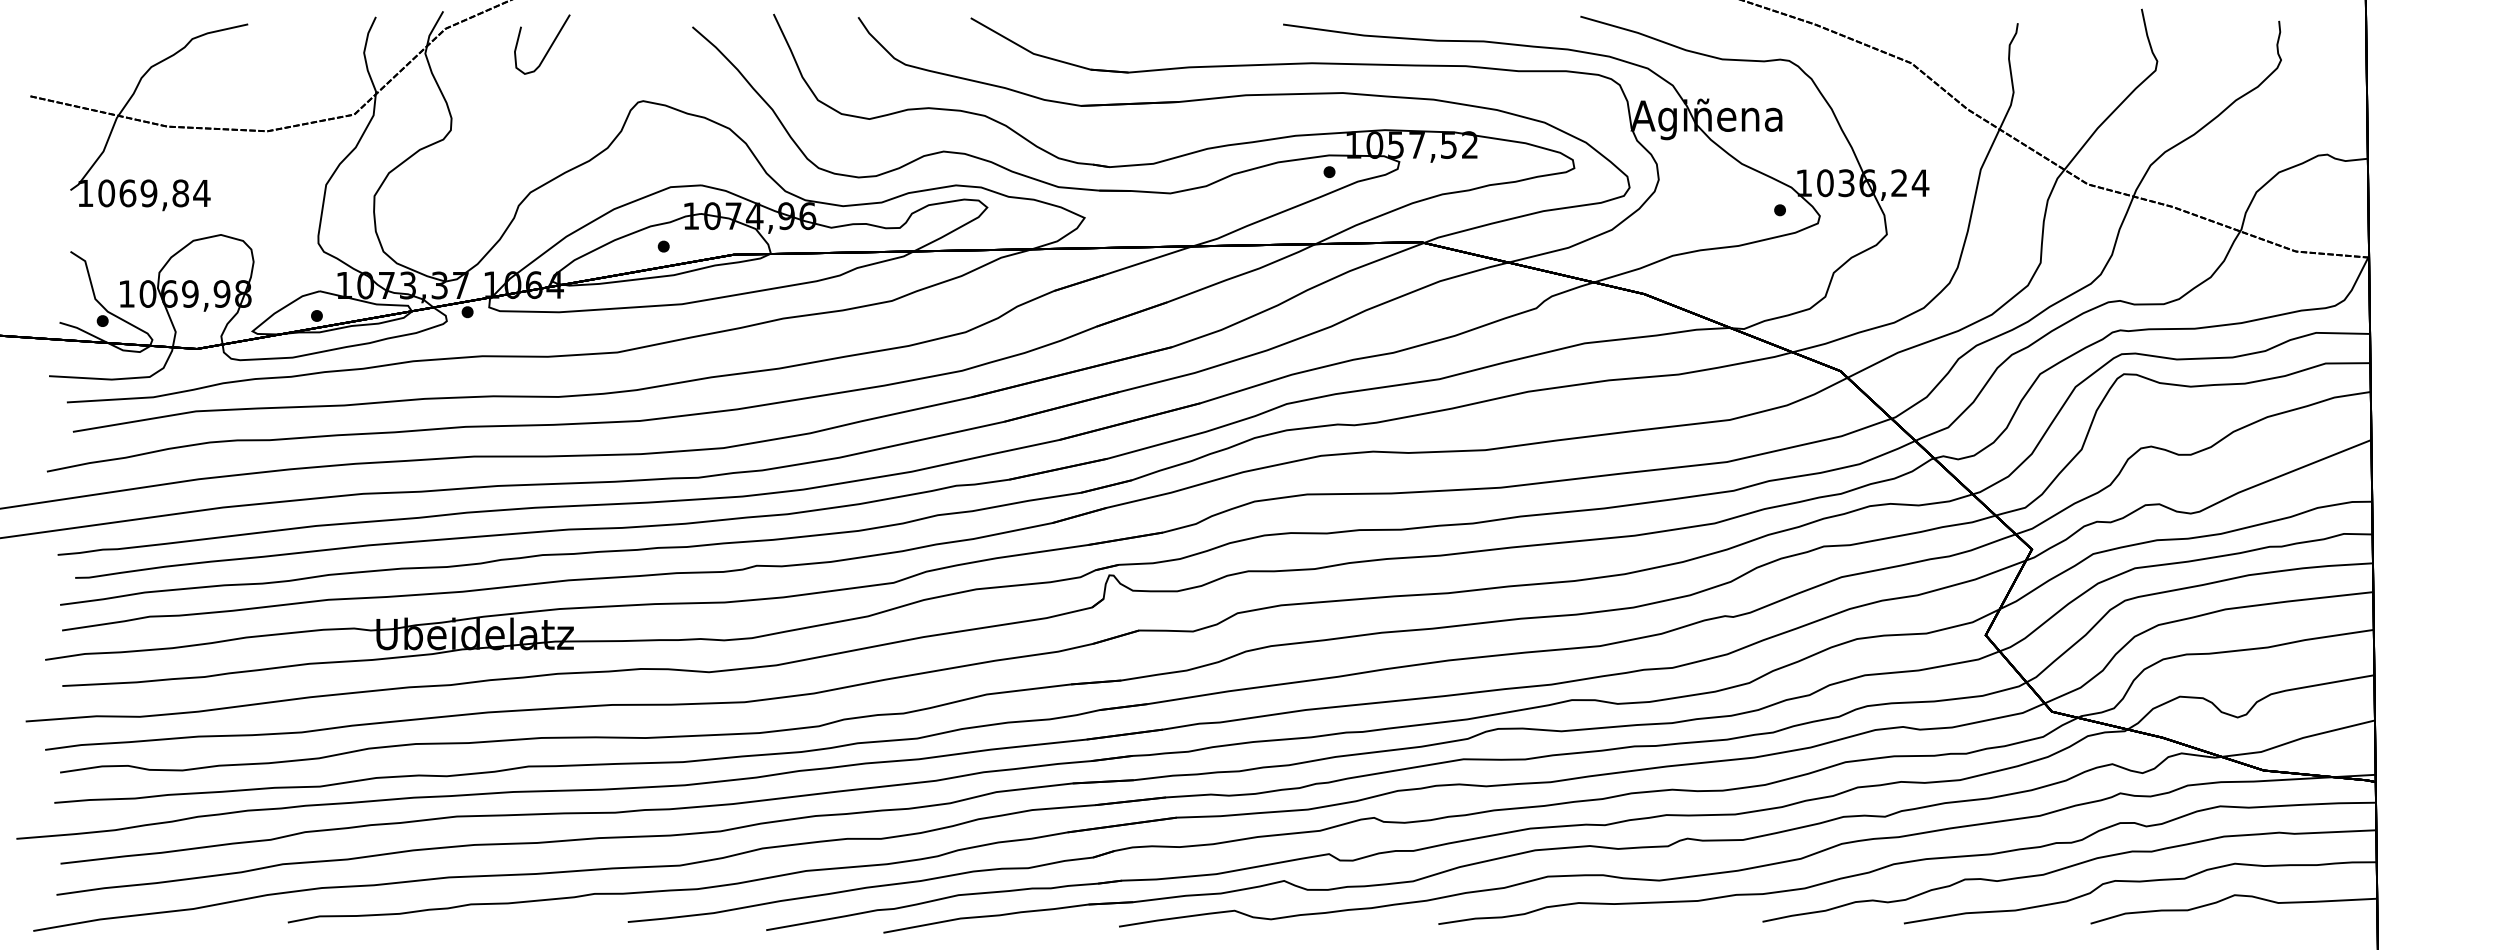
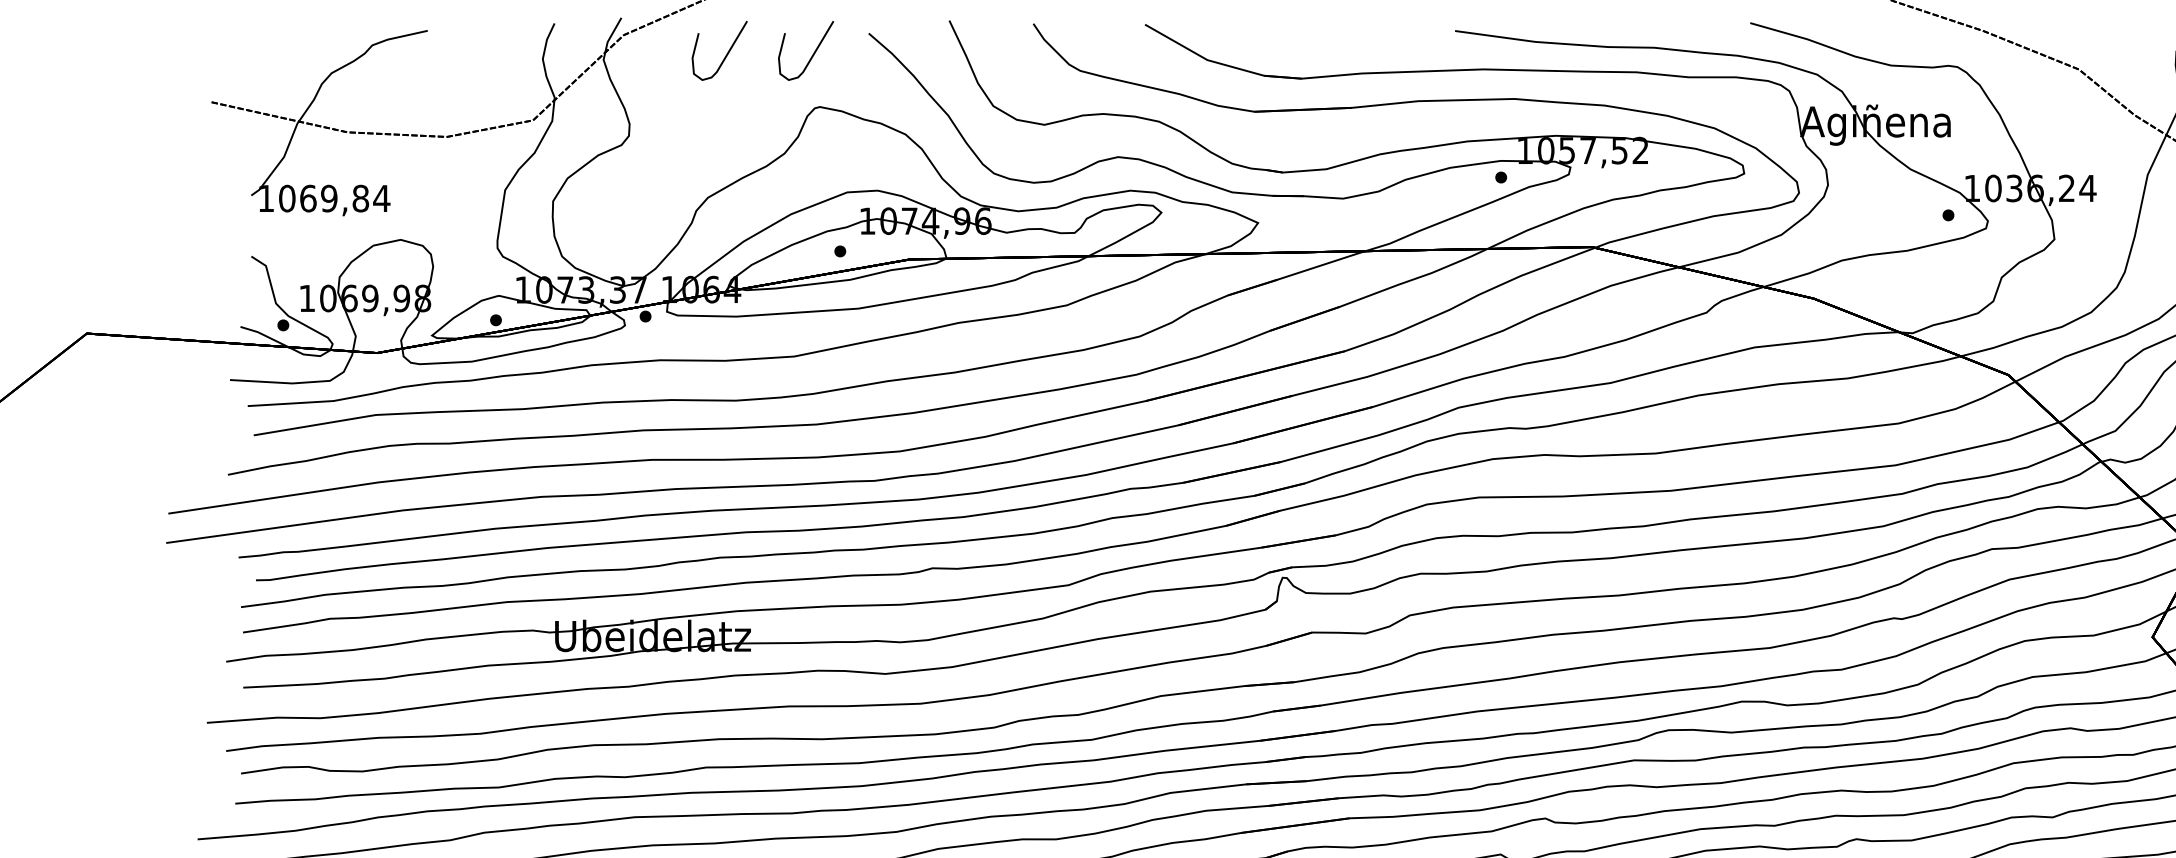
curve: (635, 48) -> (812, 54), added

